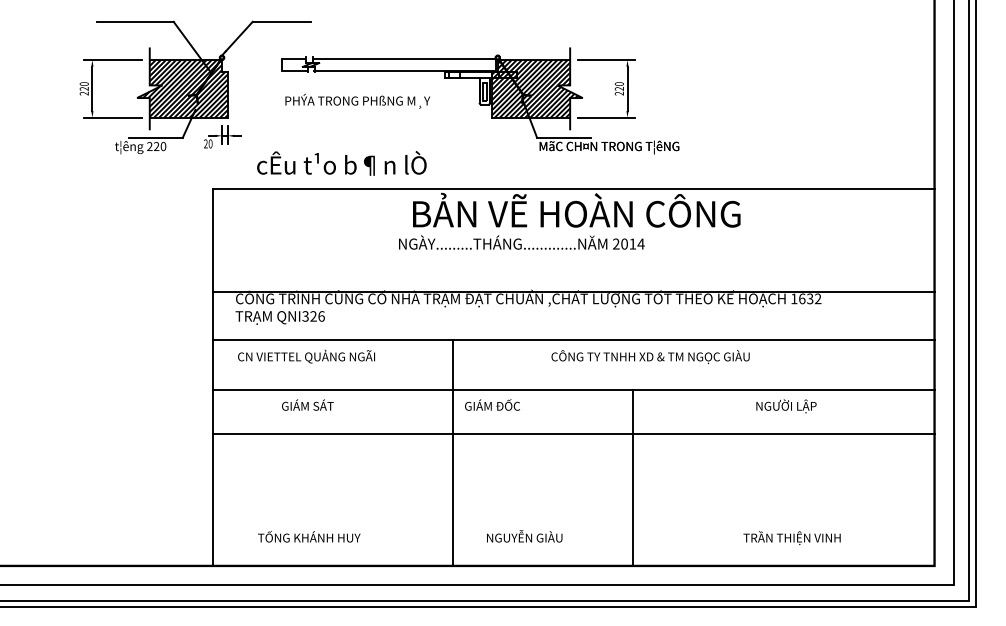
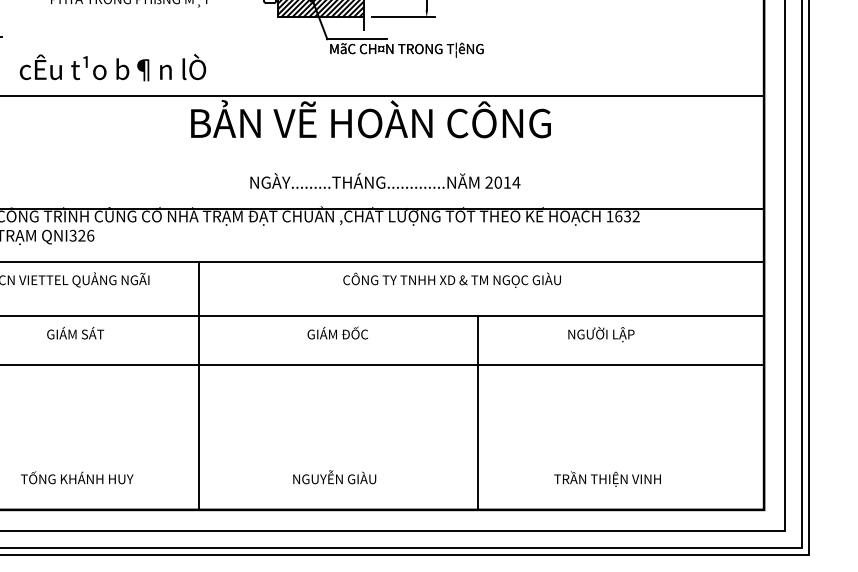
text: (521, 242) -> (385, 180), moved
text: (492, 404) -> (337, 332), moved
line: (453, 452) -> (199, 385), moved
line: (633, 477) -> (478, 412), moved
text: (524, 536) -> (334, 477), moved

